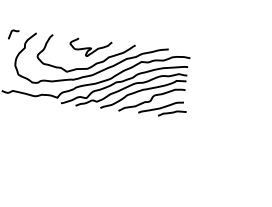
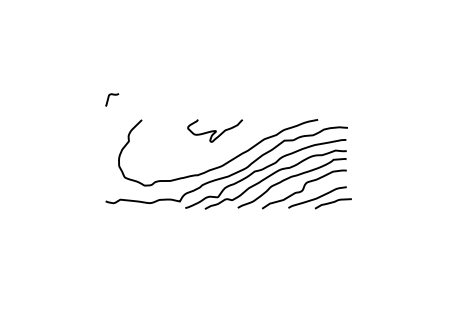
curve: (11, 33) -> (109, 98), moved
curve: (90, 66) -> (218, 154), removed

